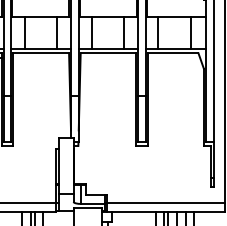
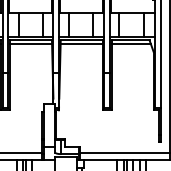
line: (41, 57) -> (31, 43), added
line: (108, 57) -> (81, 43), added
line: (174, 57) -> (131, 43), added

